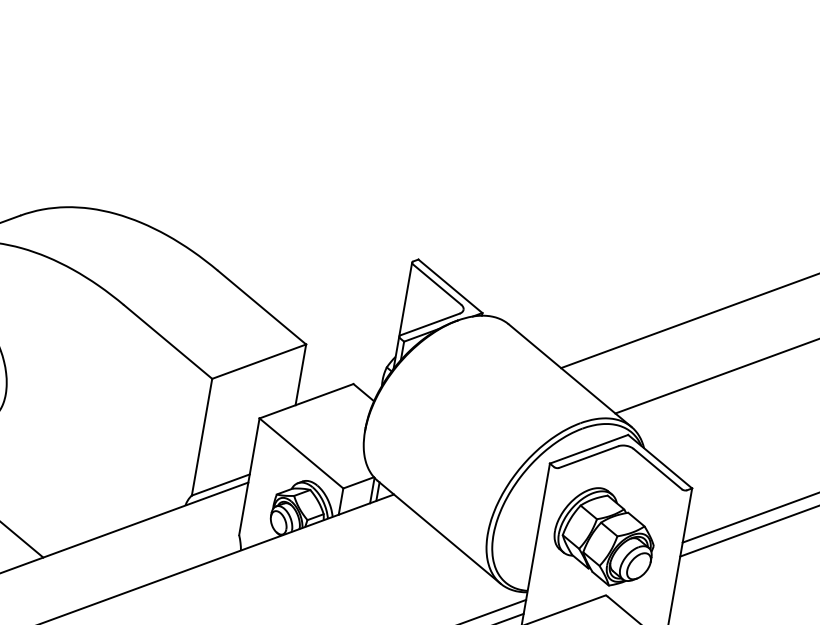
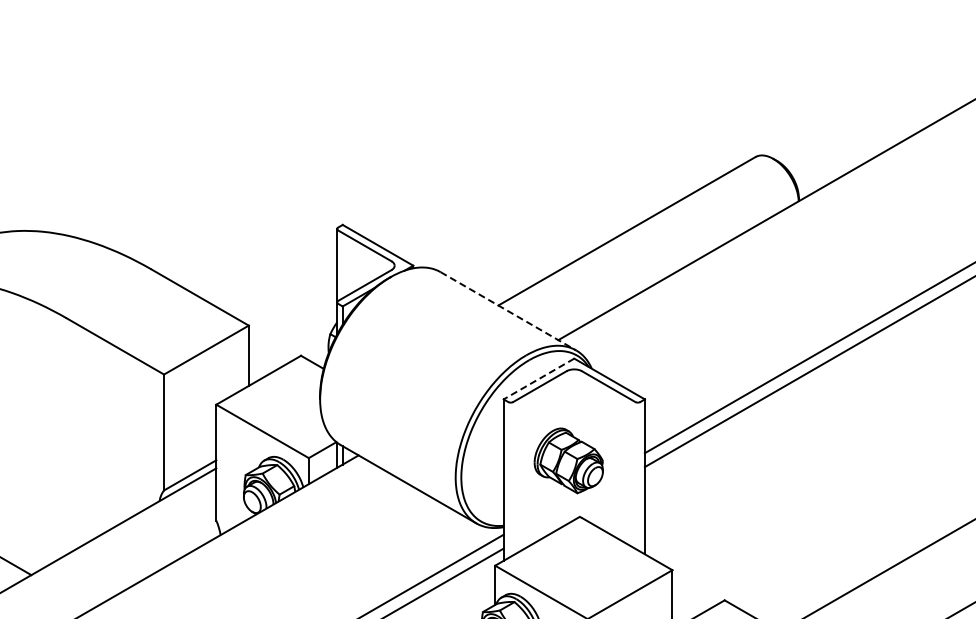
line: (570, 375) -> (508, 311), solid -> dashed
line: (589, 449) -> (539, 379), solid -> dashed
part: (604, 536) -> (568, 460), size x0.7

